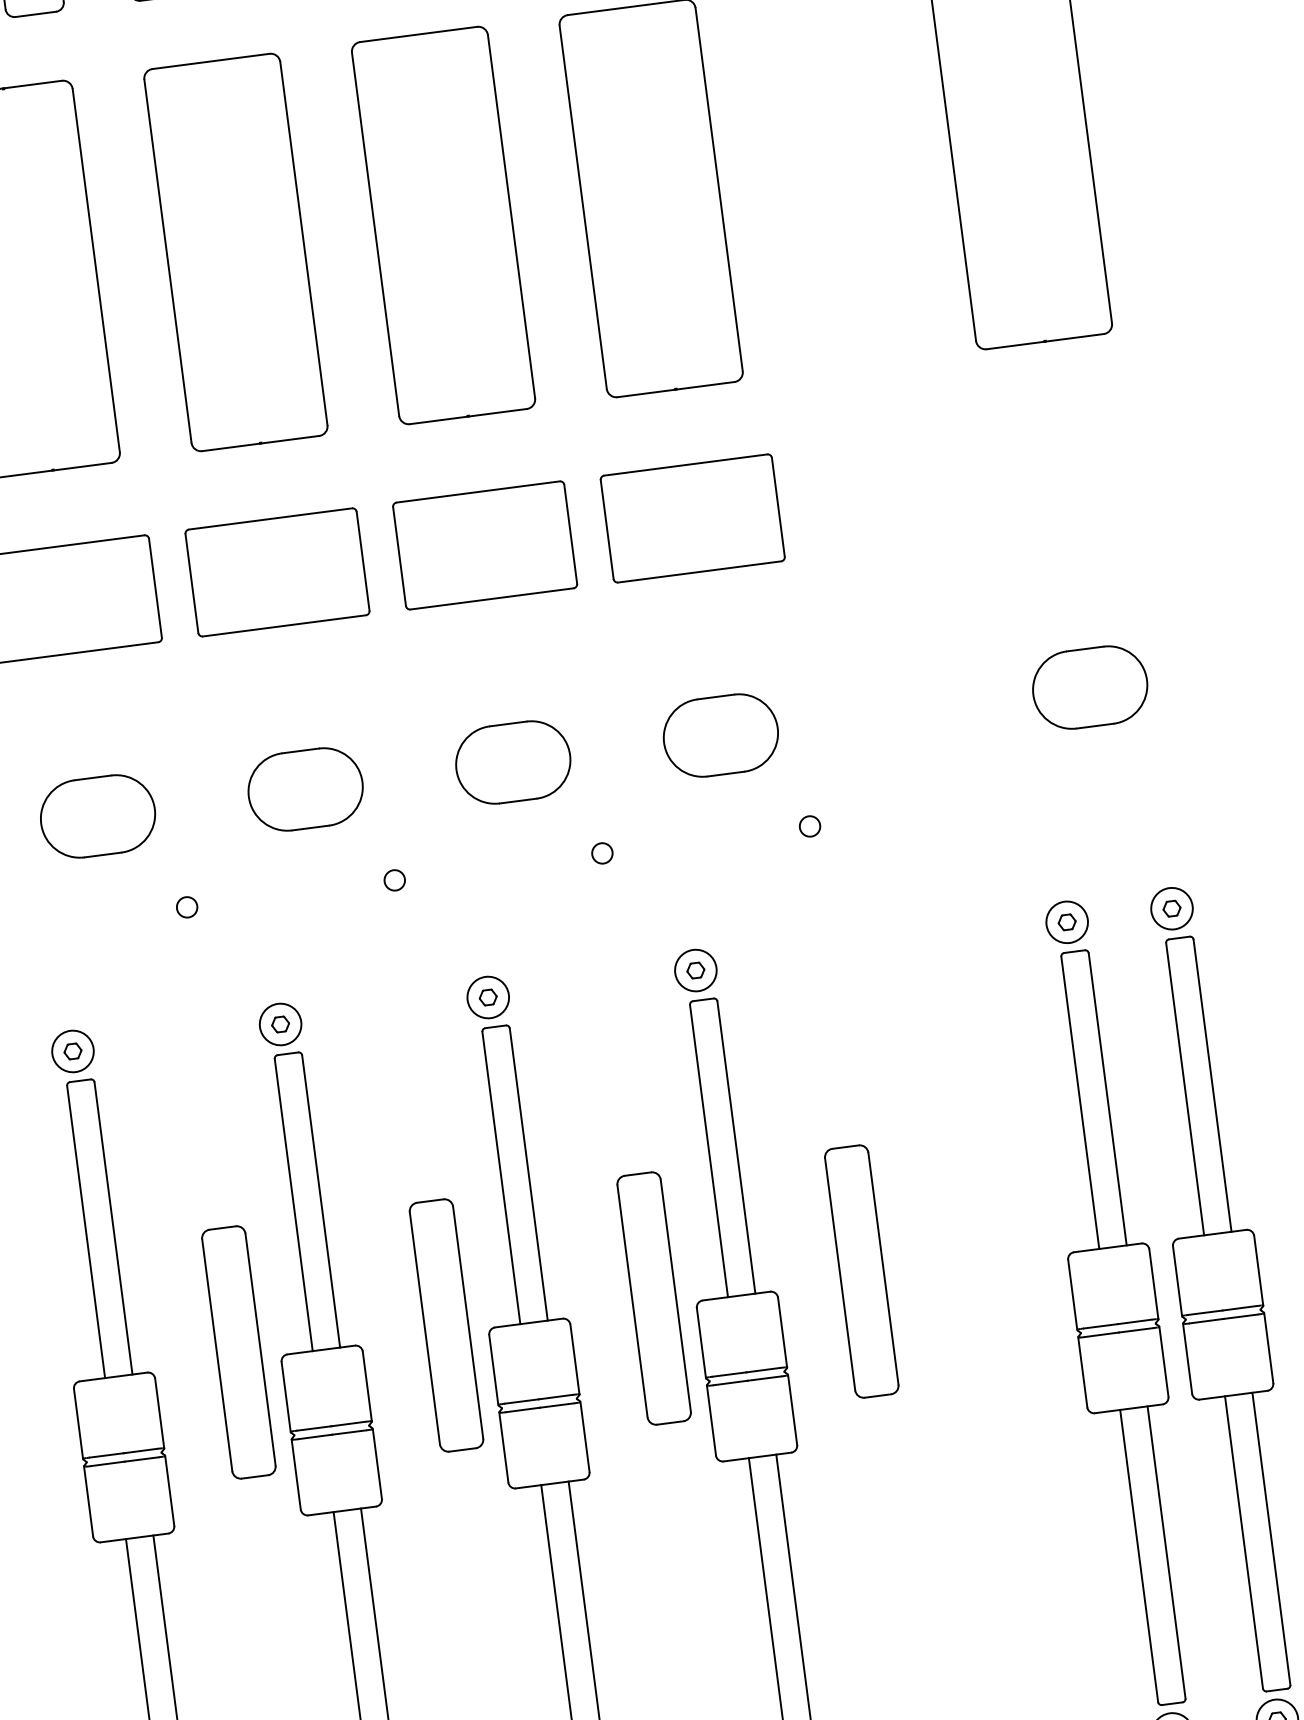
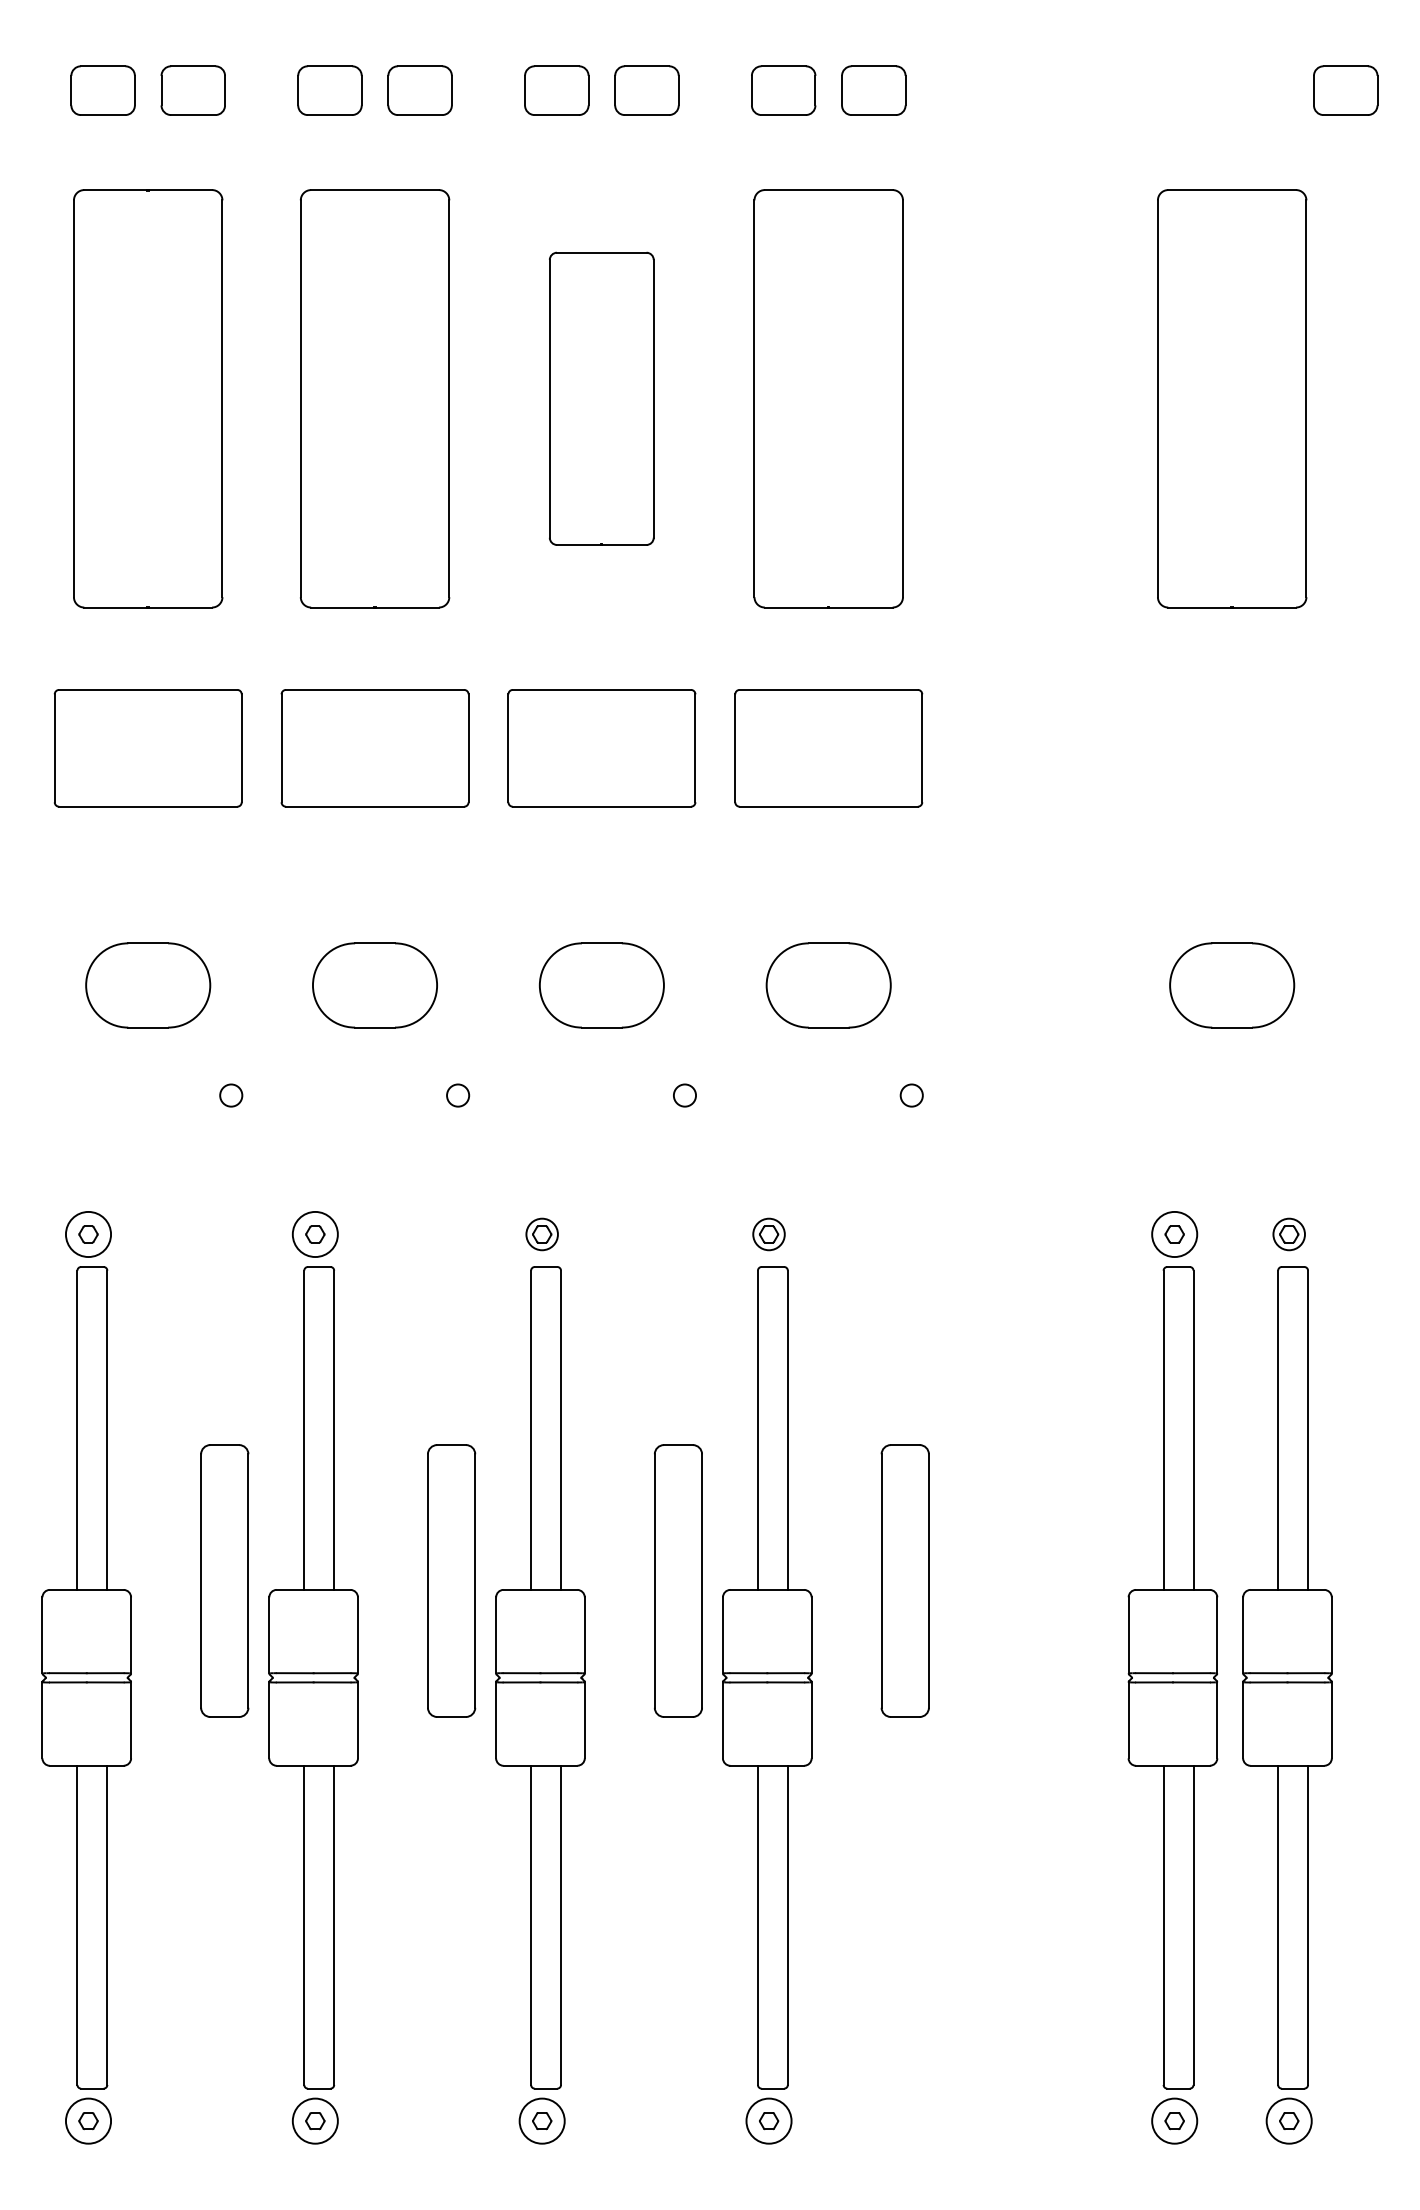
part: (443, 225) -> (601, 398), size x0.7
circle: (1171, 908) -> (1288, 1234), size x0.7
circle: (695, 970) -> (768, 1234), size x0.7
circle: (487, 997) -> (541, 1234), size x0.7

